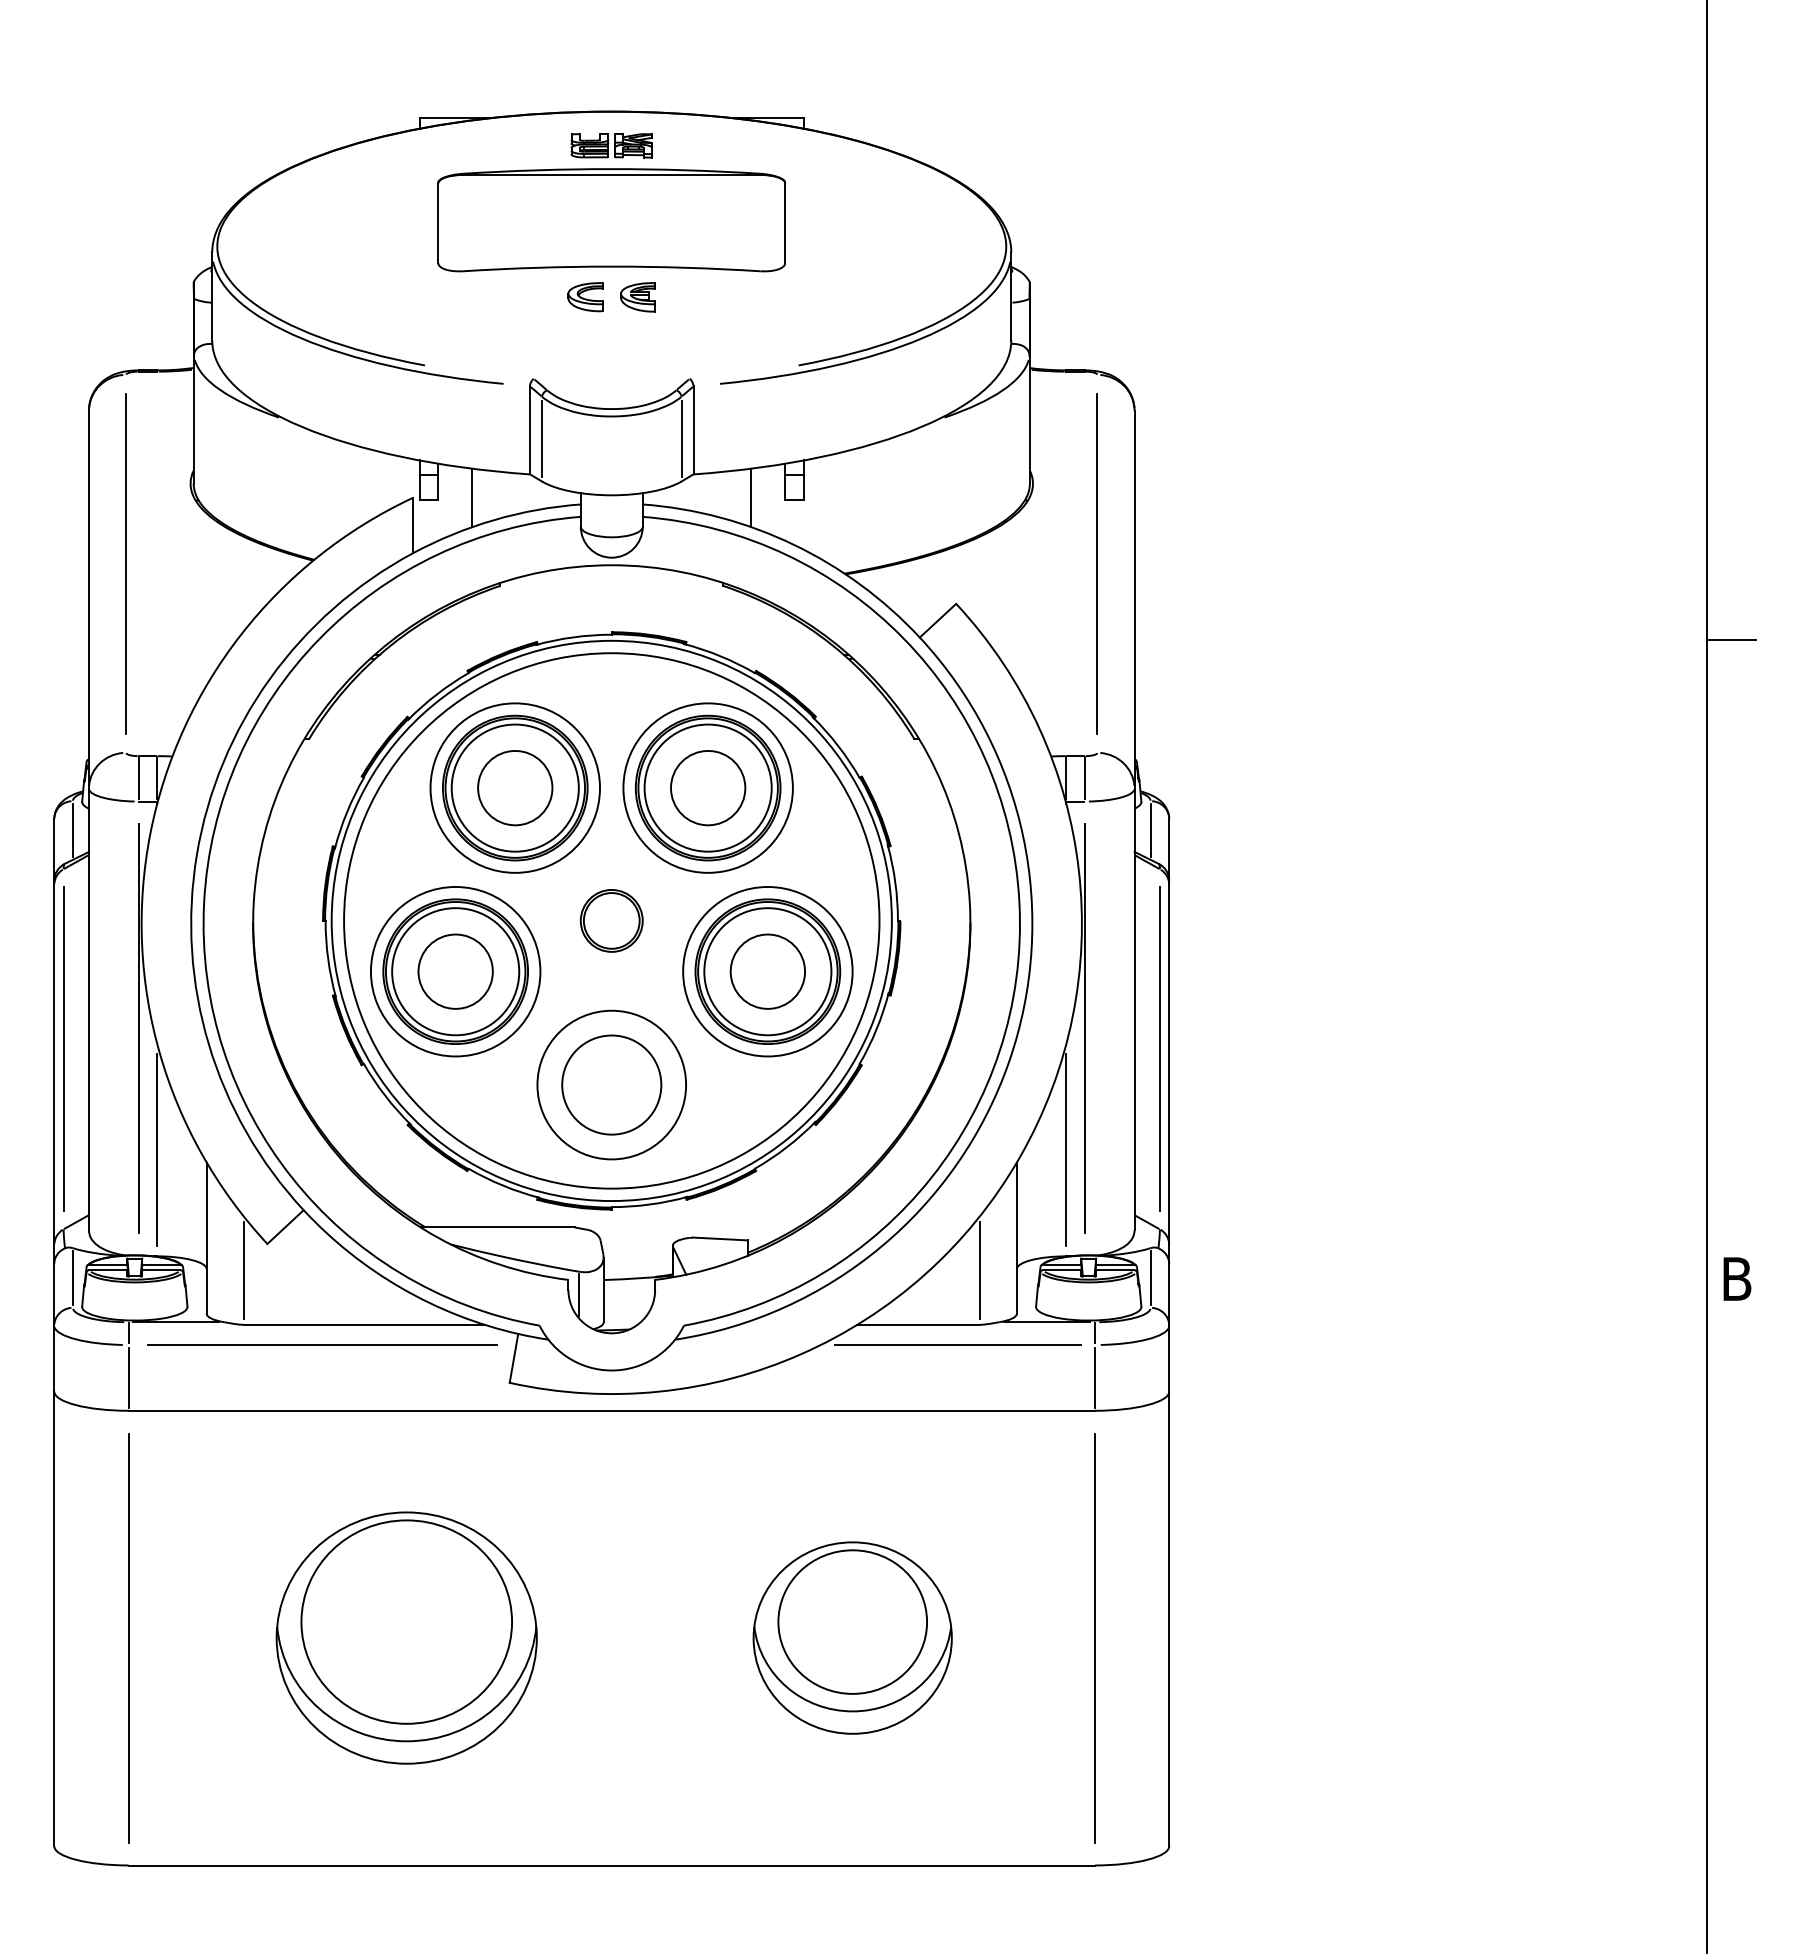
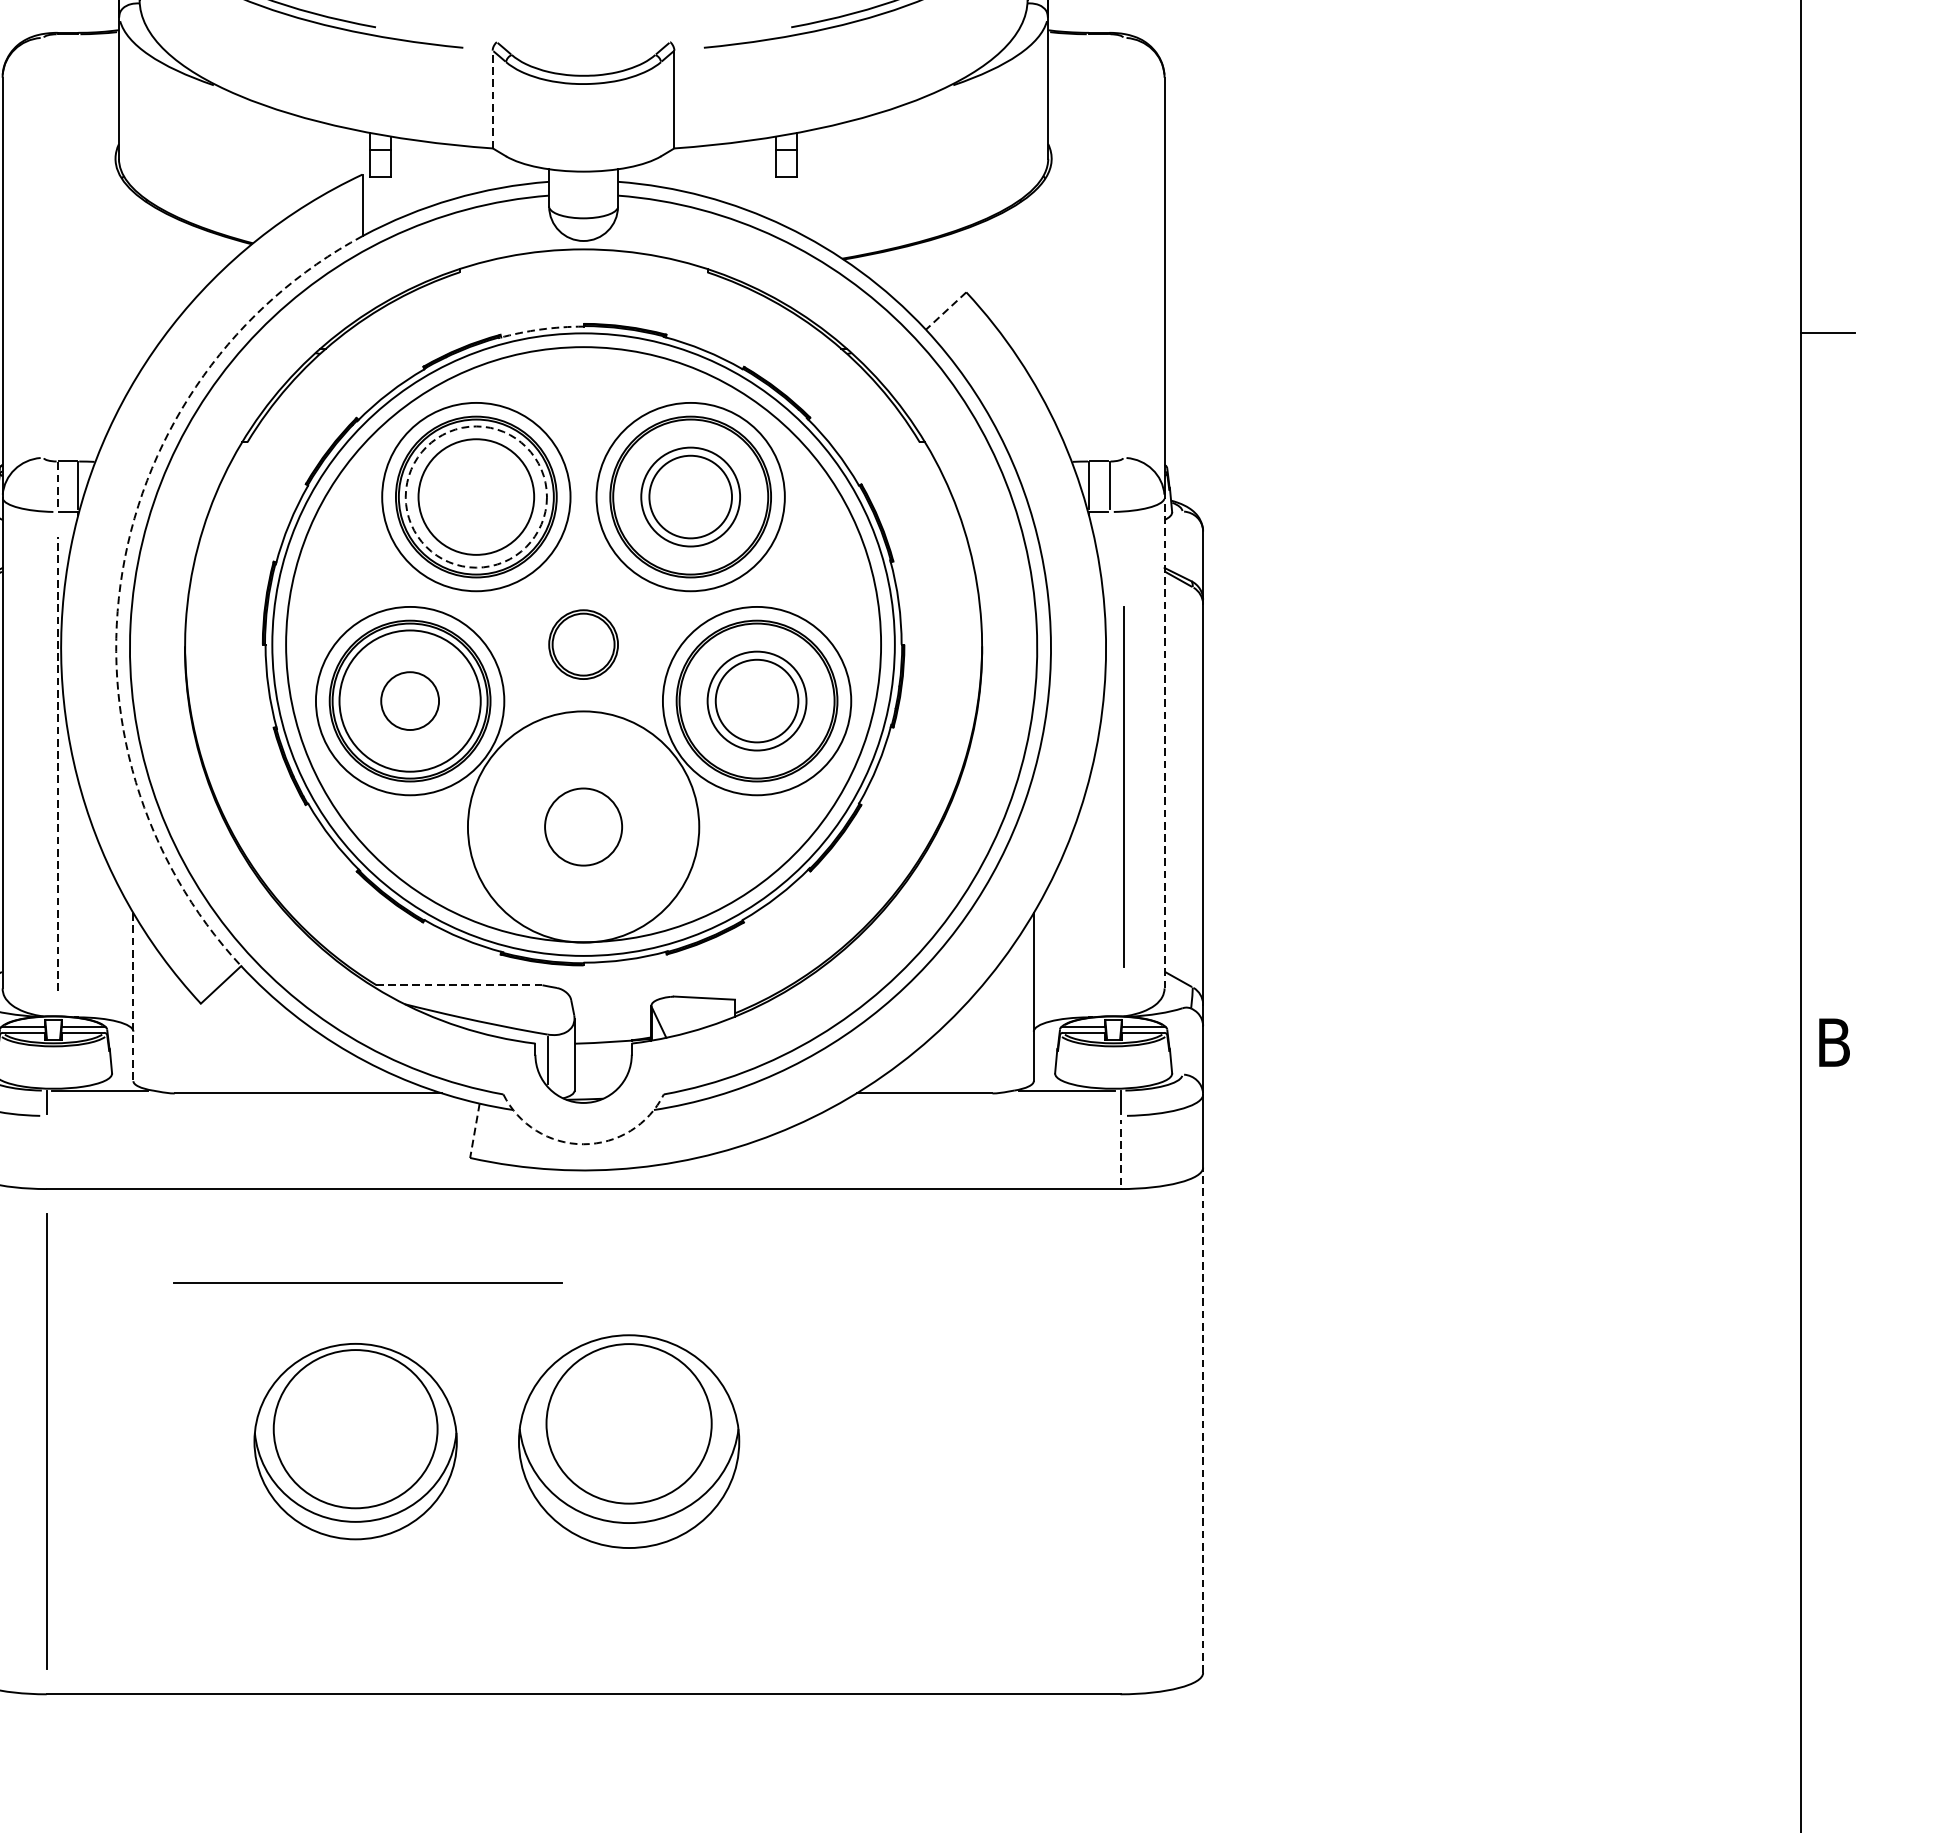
line: (530, 430) -> (493, 99), solid -> dashed
line: (542, 438) -> (506, 108), removed
line: (681, 438) -> (661, 108), removed
line: (472, 497) -> (428, 174), removed
line: (751, 497) -> (738, 174), removed
line: (126, 563) -> (44, 247), removed
line: (1097, 563) -> (1123, 247), removed
line: (937, 620) -> (945, 310), solid -> dashed
arc: (573, 637) -> (541, 329), solid -> dashed
line: (138, 777) -> (57, 485), solid -> dashed
circle: (514, 787) -> (475, 496), solid -> dashed
circle: (515, 787) -> (476, 496), size x1.4
circle: (707, 787) -> (689, 496), size x0.7
line: (1150, 830) -> (1182, 544), removed
arc: (196, 854) -> (122, 570), solid -> dashed
circle: (455, 971) -> (409, 700), size x0.7
circle: (767, 971) -> (756, 700), size x0.7
line: (1134, 1009) -> (1164, 743), solid -> dashed
line: (138, 1027) -> (57, 763), solid -> dashed
line: (1085, 1028) -> (1110, 764), removed
line: (1159, 1048) -> (1123, 786), moved
circle: (611, 1084) -> (583, 826), size x0.7
circle: (611, 1084) -> (583, 826), size x1.4
line: (157, 1149) -> (78, 898), removed
line: (1066, 1149) -> (1088, 898), removed
line: (497, 1227) -> (456, 985), solid -> dashed
line: (206, 1238) -> (133, 997), solid -> dashed
line: (243, 1270) -> (174, 1033), removed
line: (979, 1270) -> (992, 1033), removed
line: (1150, 1277) -> (1182, 1040), removed
line: (322, 1344) -> (367, 1282), moved
line: (957, 1344) -> (967, 1115), removed
line: (513, 1358) -> (474, 1130), solid -> dashed
arc: (611, 1370) -> (583, 1144), solid -> dashed
line: (128, 1377) -> (46, 1152), removed
line: (1094, 1377) -> (1120, 1152), solid -> dashed
line: (1169, 1618) -> (1203, 1419), solid -> dashed
part: (406, 1637) -> (355, 1440), size x0.7
part: (852, 1637) -> (628, 1440), moved
line: (1094, 1638) -> (1120, 1442), removed

